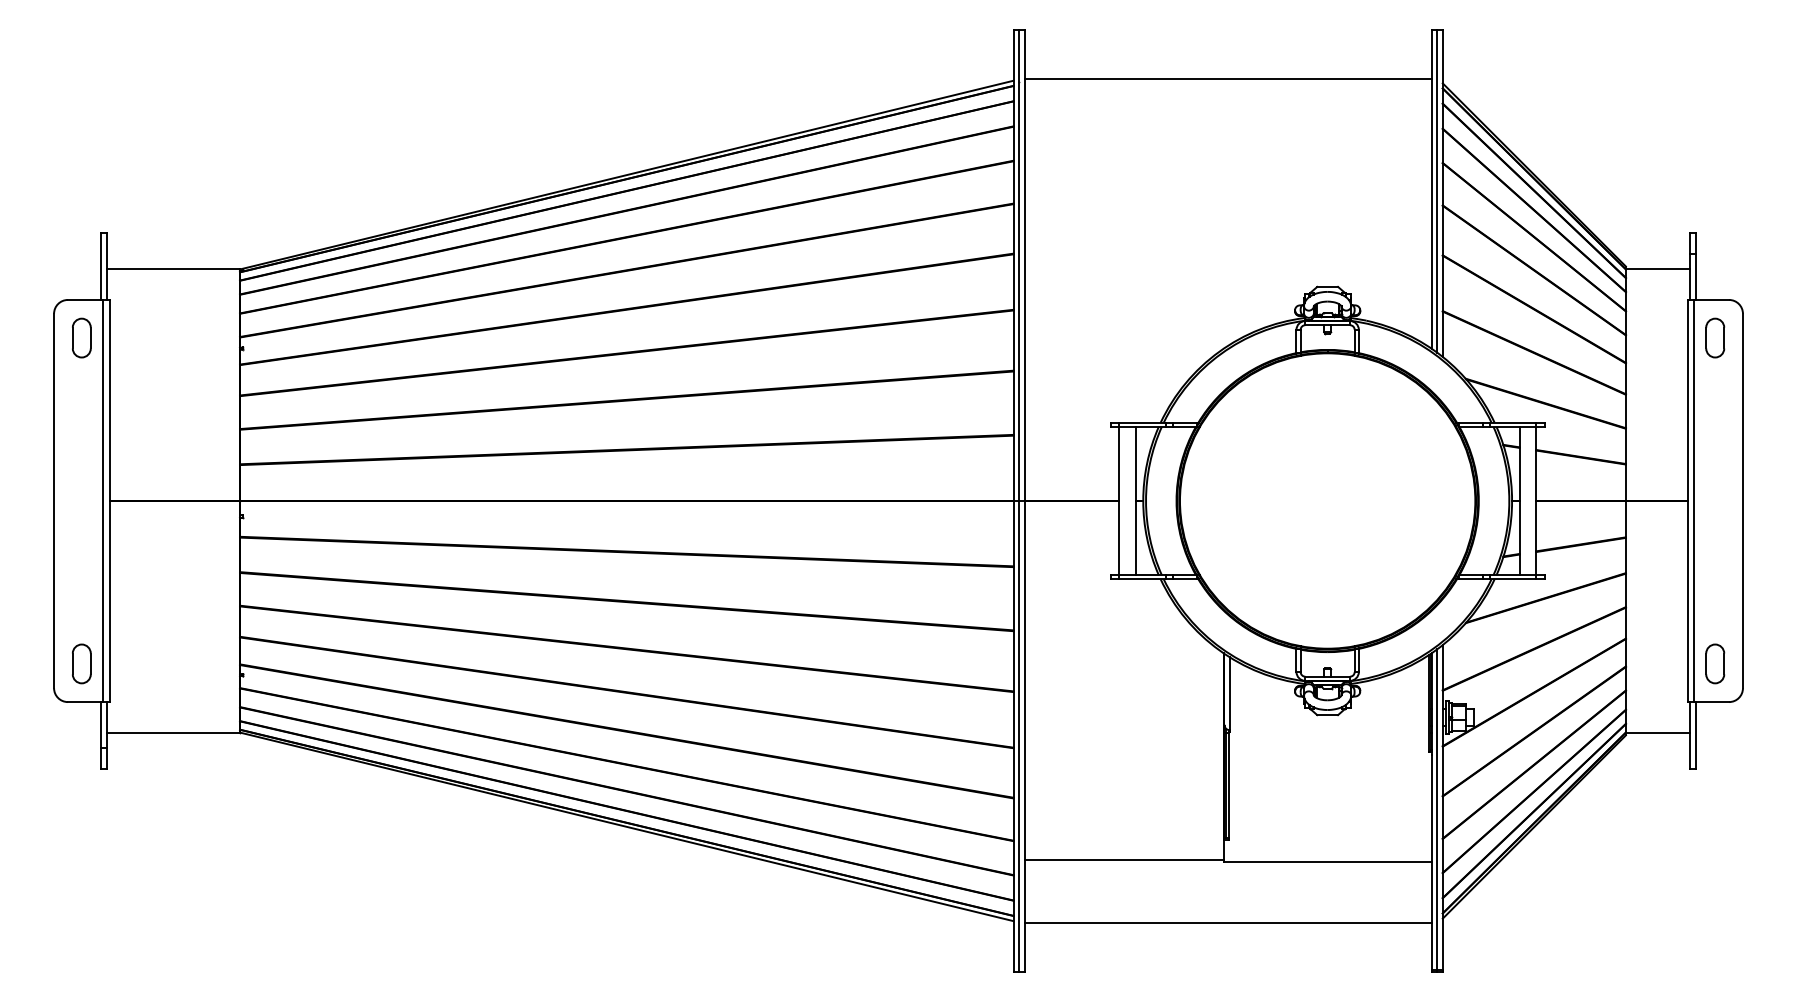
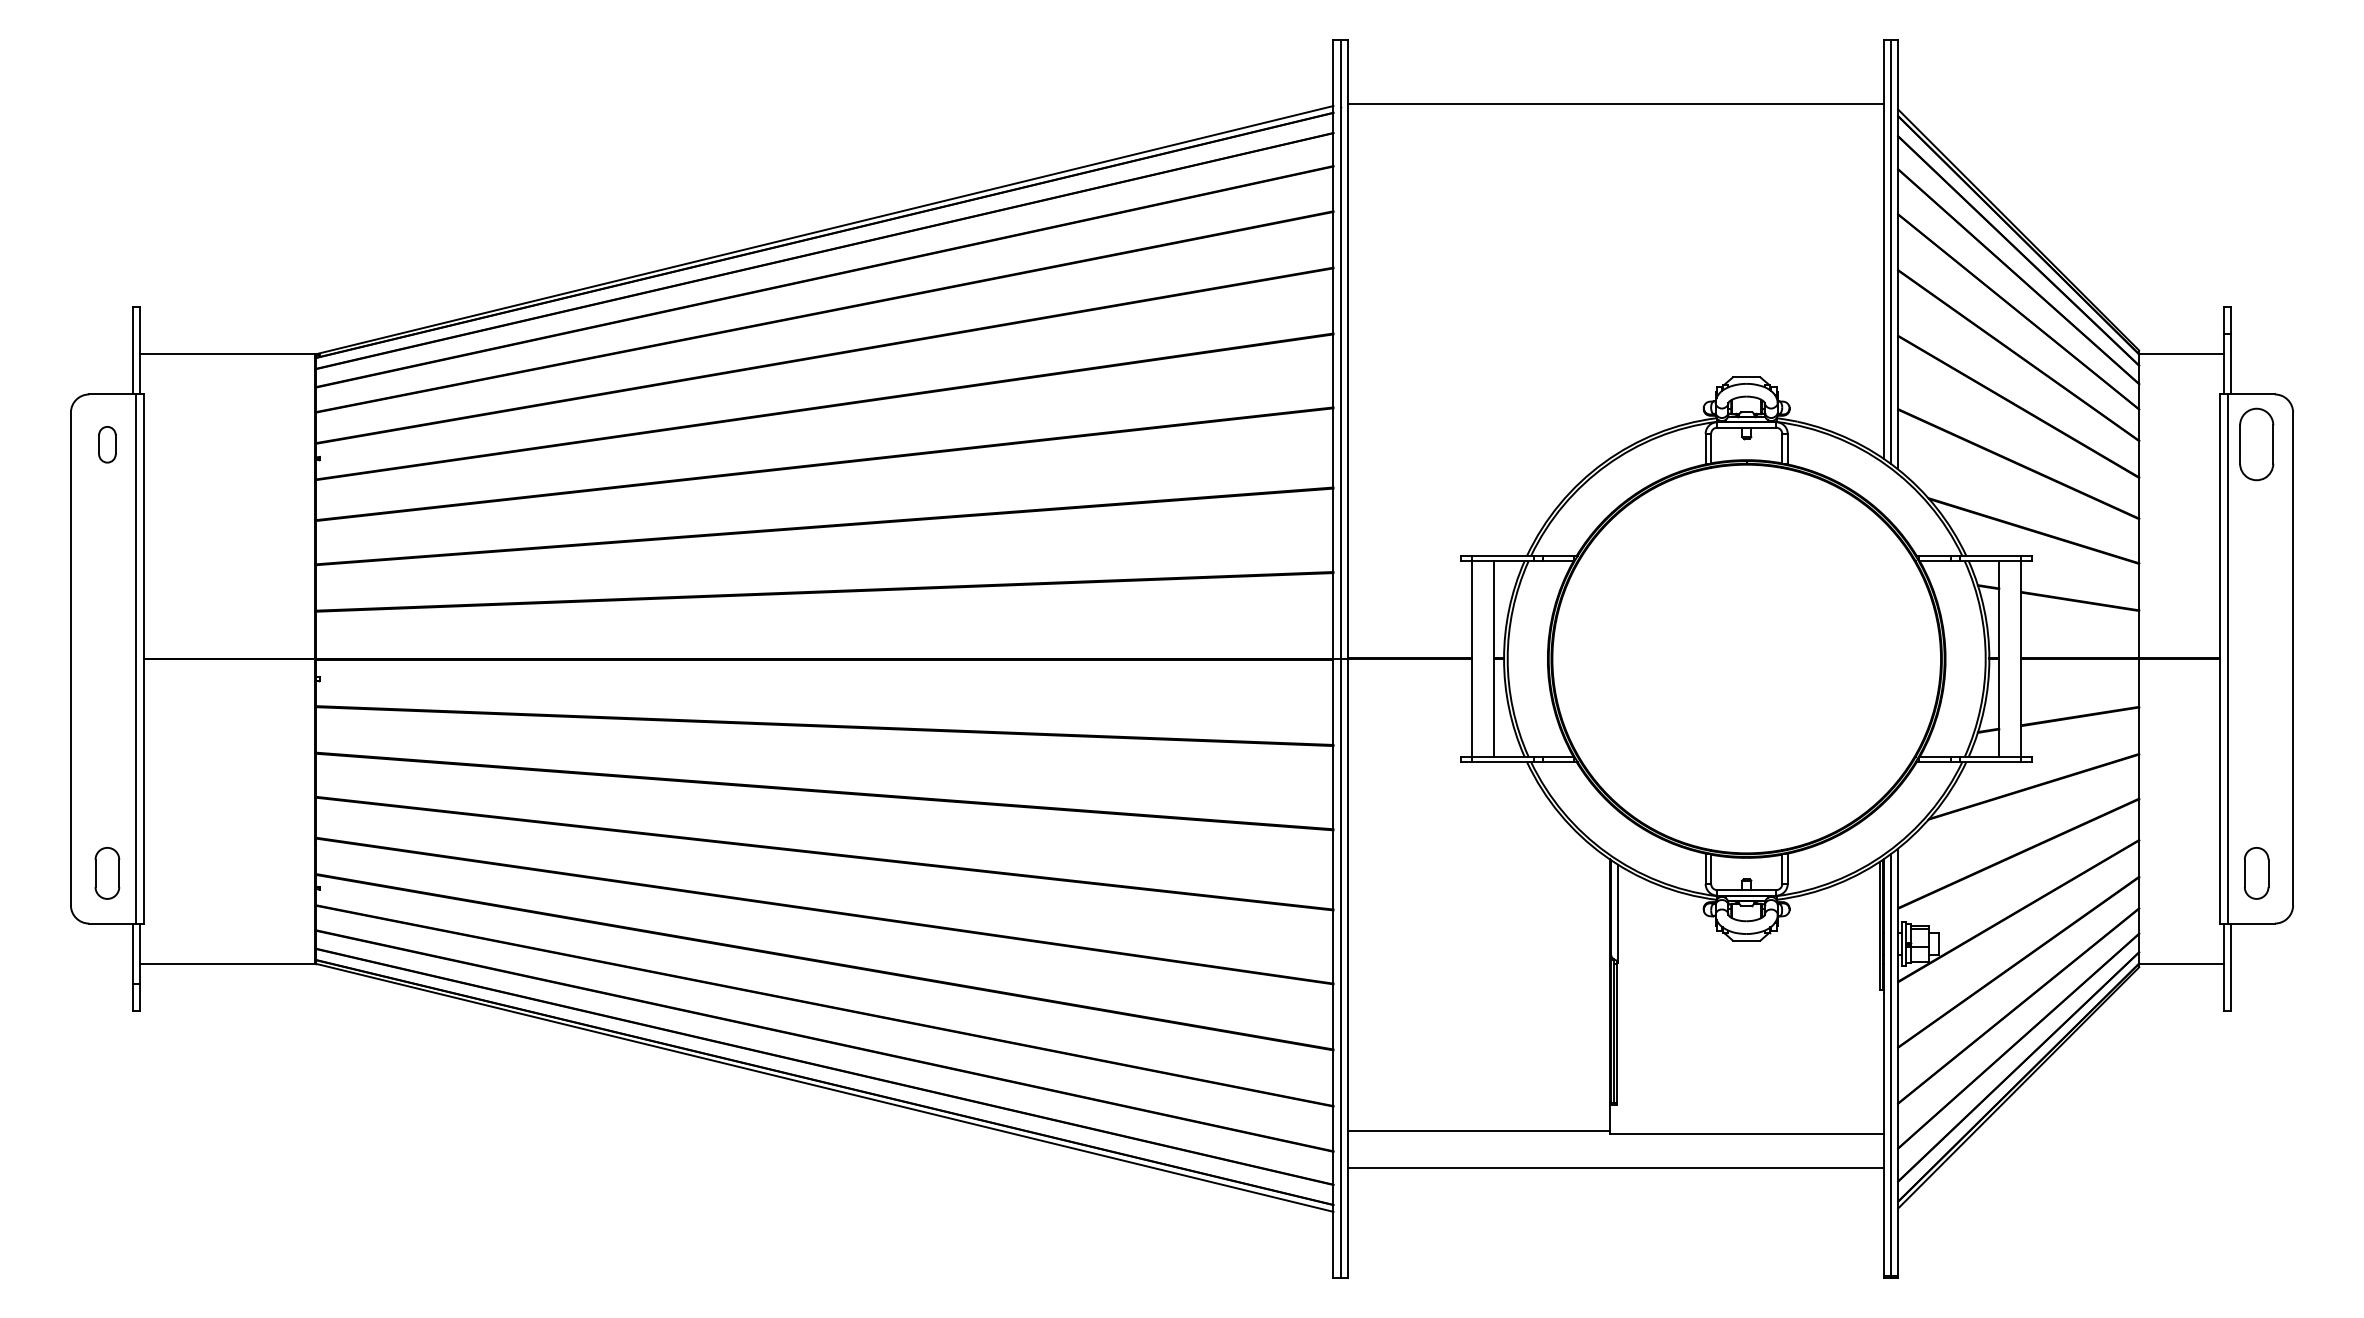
part: (81, 337) -> (107, 444), size x0.7
part: (1715, 337) -> (2256, 444), size x1.4
line: (1227, 922) -> (1615, 1167), moved

